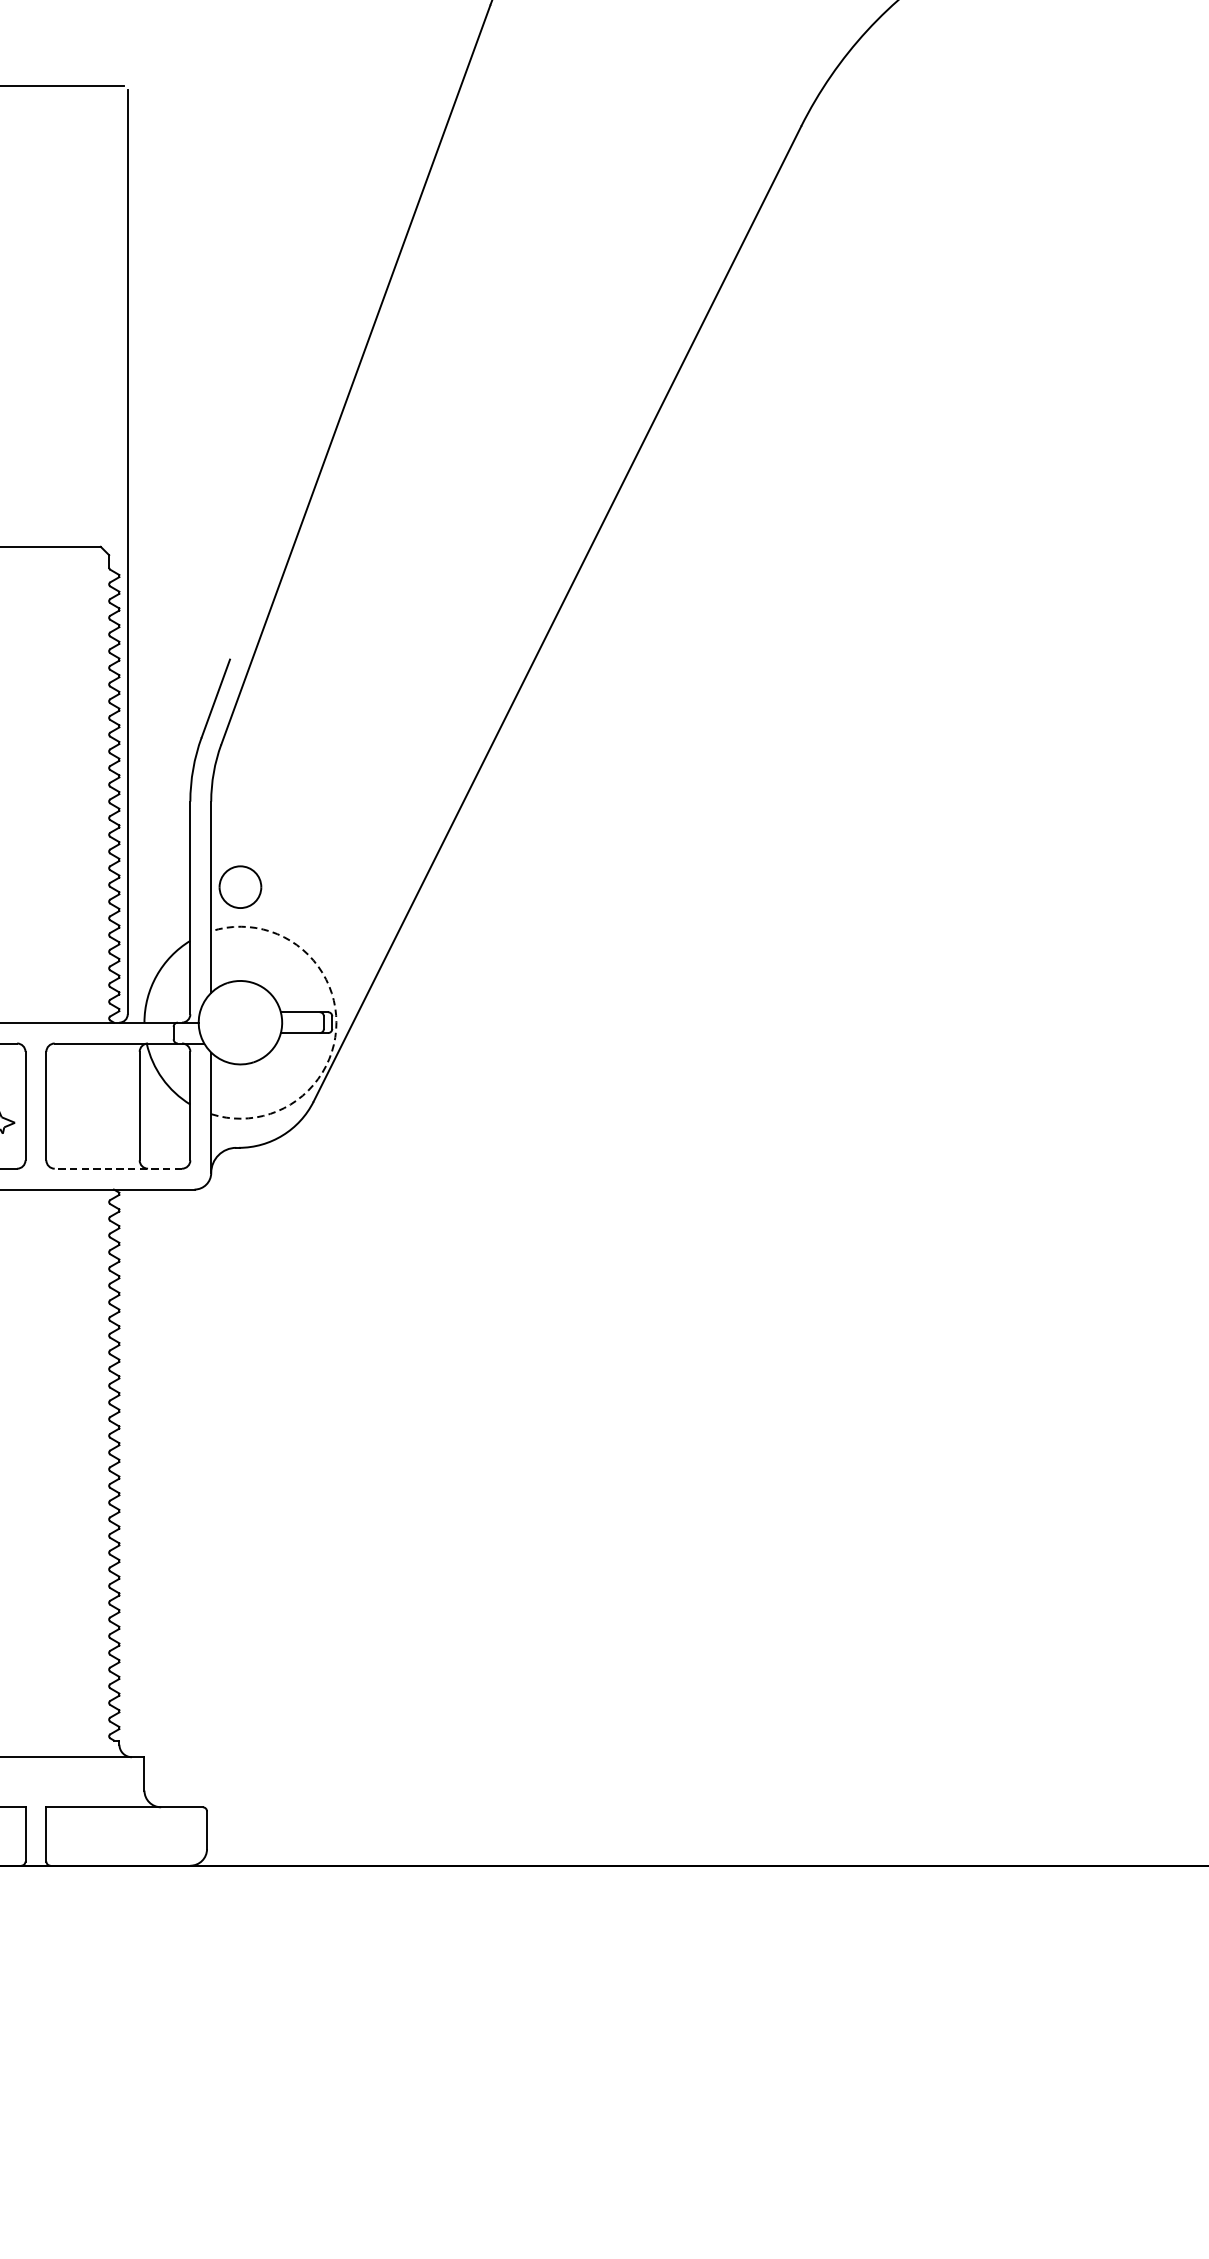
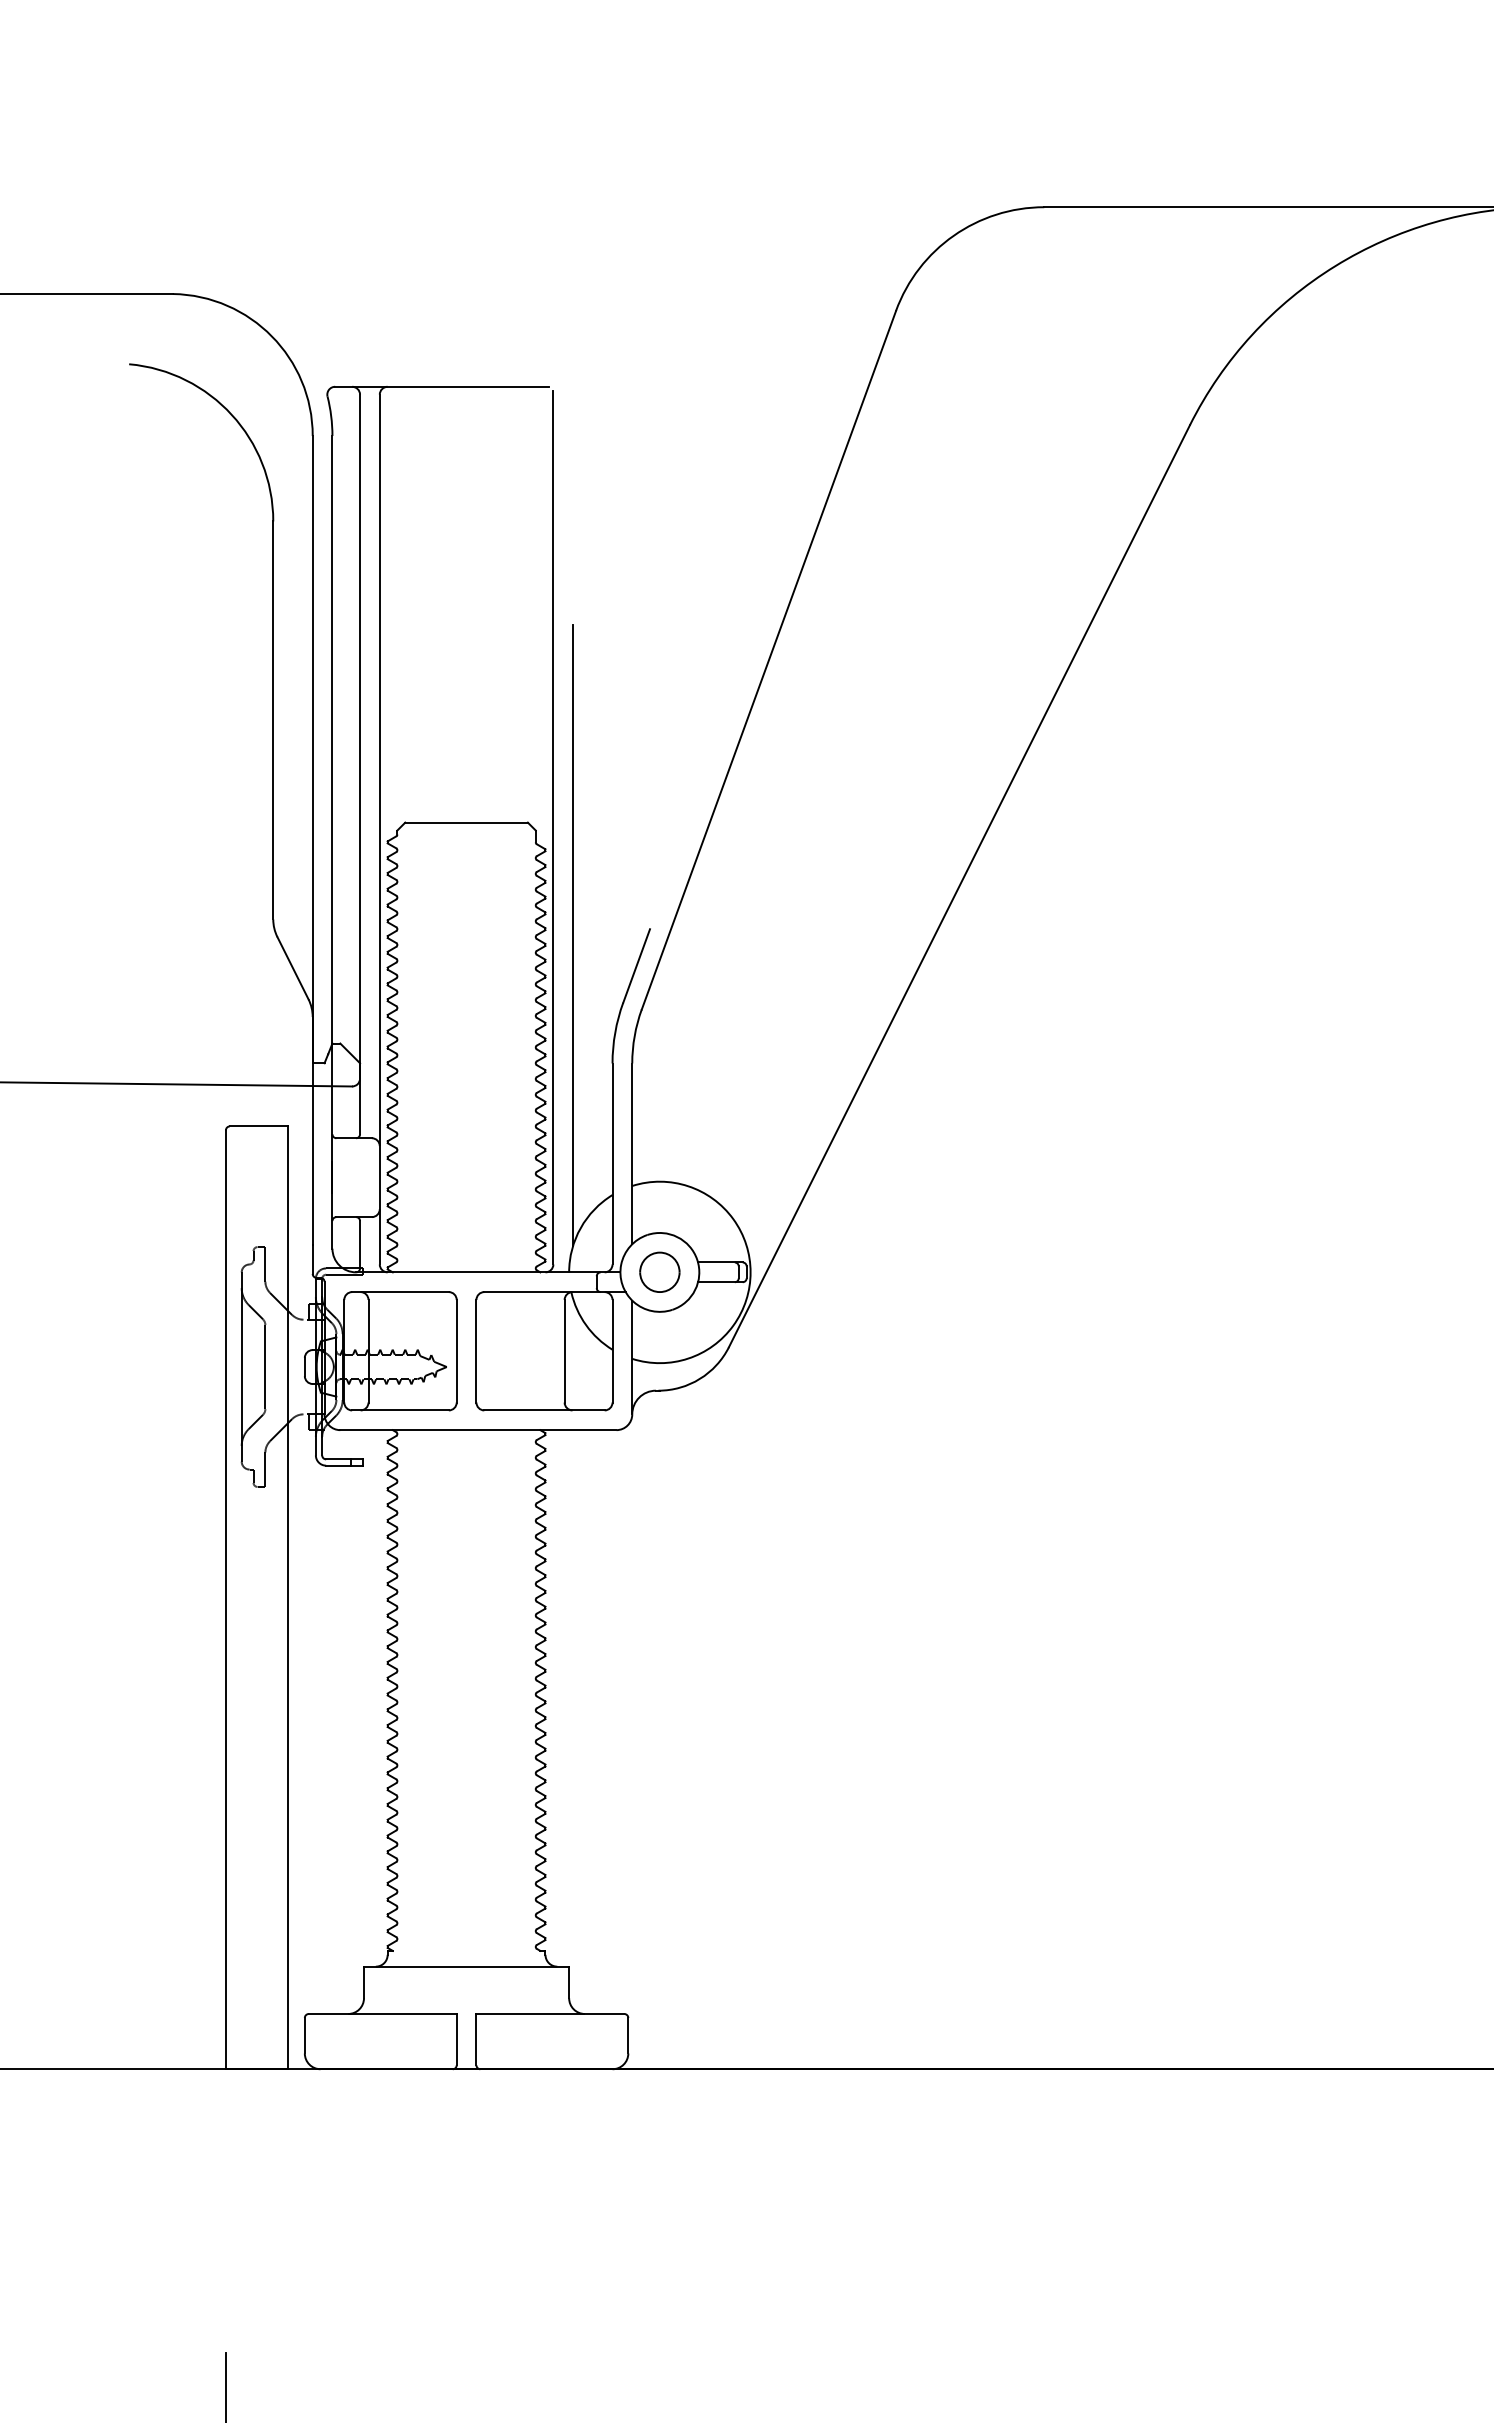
line: (149, 666) -> (573, 935), added
part: (240, 886) -> (659, 1271), moved
arc: (336, 1022) -> (750, 1272), dashed -> solid
line: (117, 1168) -> (543, 1410), dashed -> solid

